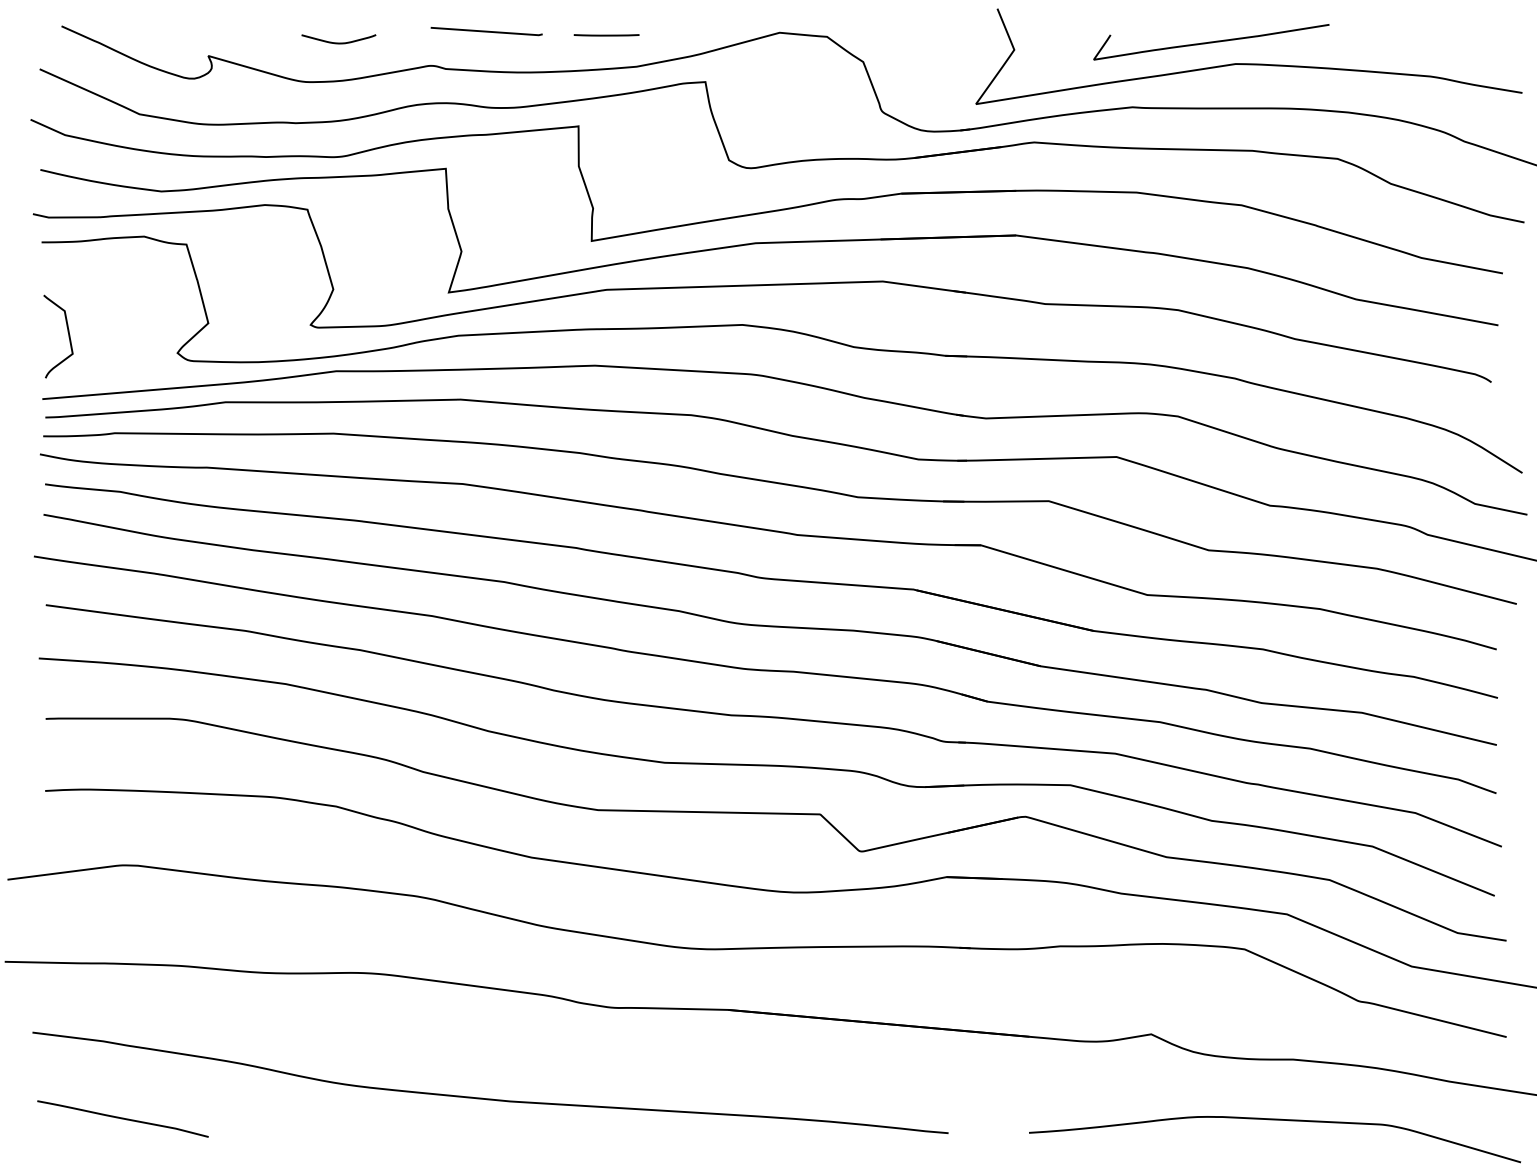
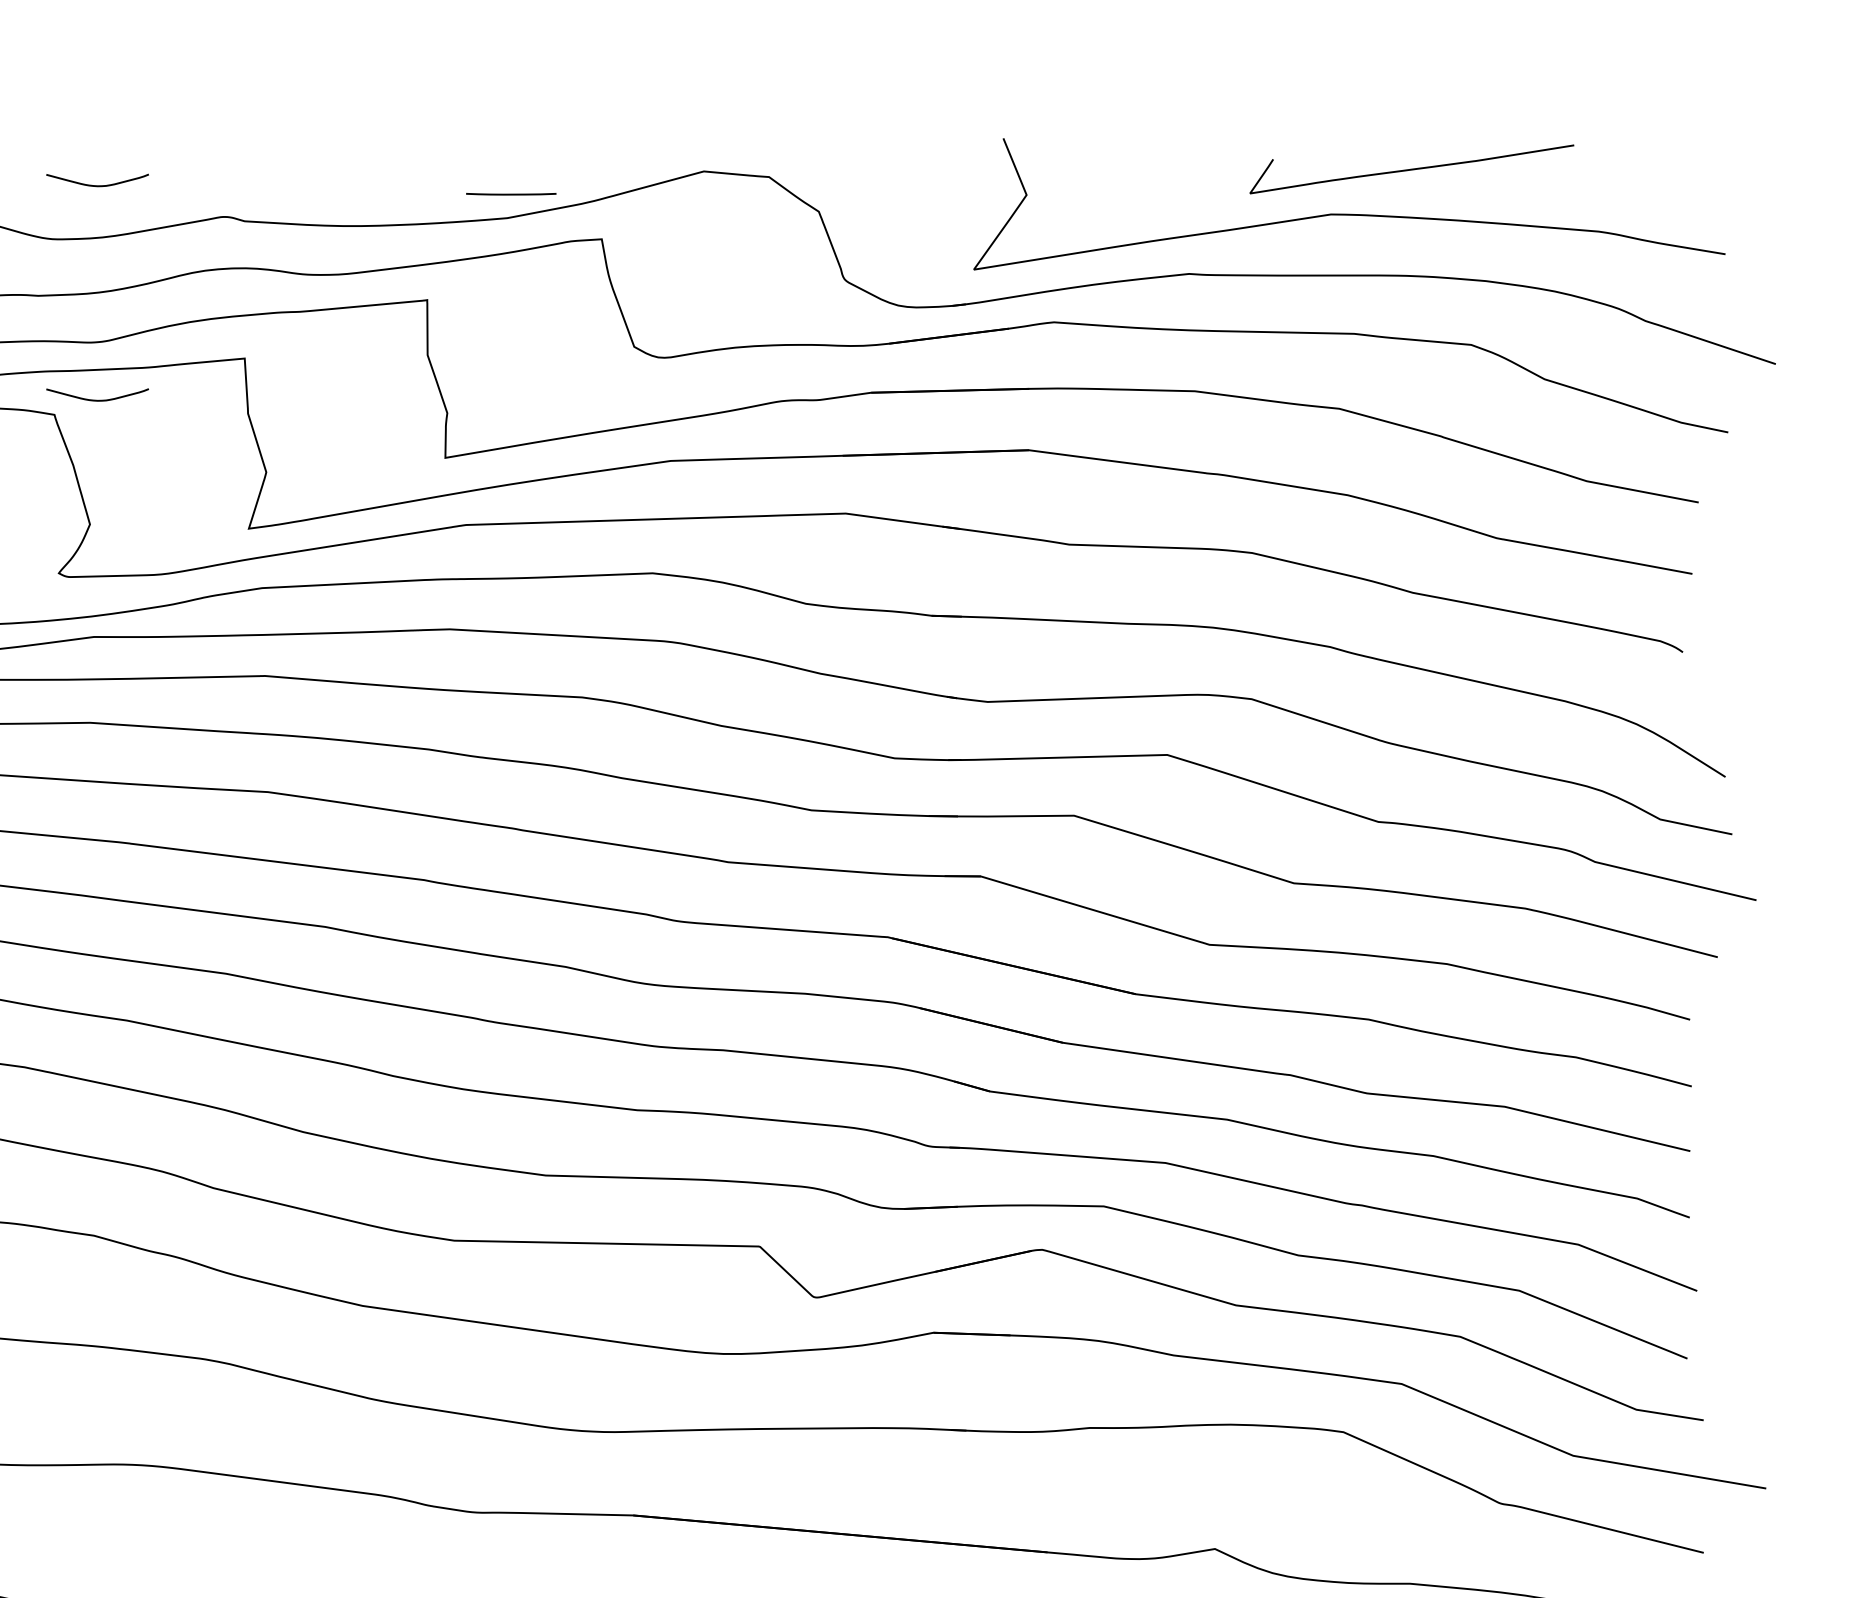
line: (486, 31) -> (300, 169), removed
line: (606, 35) -> (511, 194), moved
curve: (1211, 42) -> (1411, 169), moved
curve: (338, 198) -> (97, 399), added

